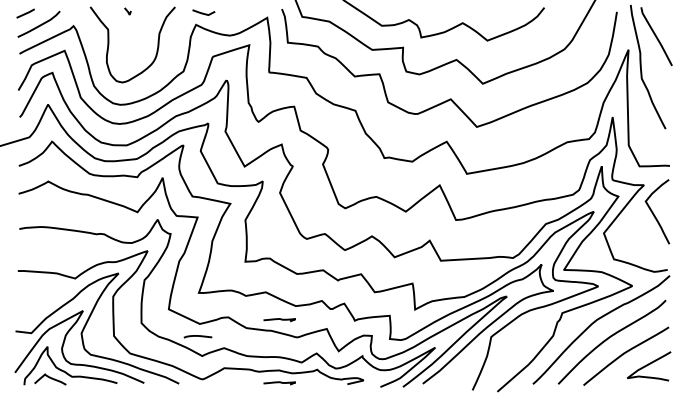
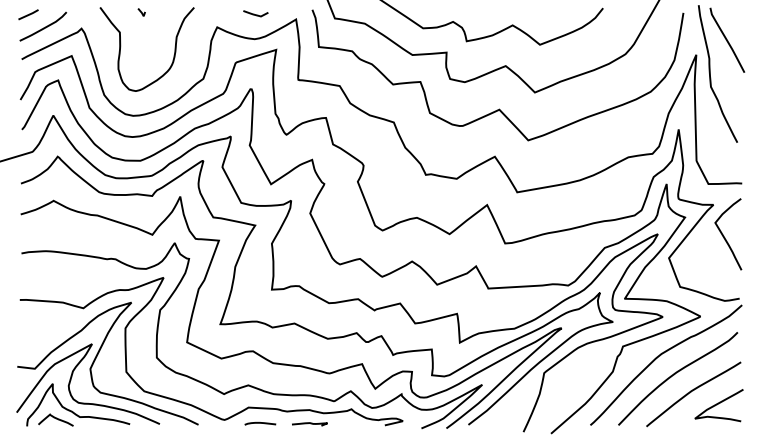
line: (202, 12) -> (254, 13), moved
curve: (279, 319) -> (309, 353), removed
curve: (198, 336) -> (260, 423), moved

